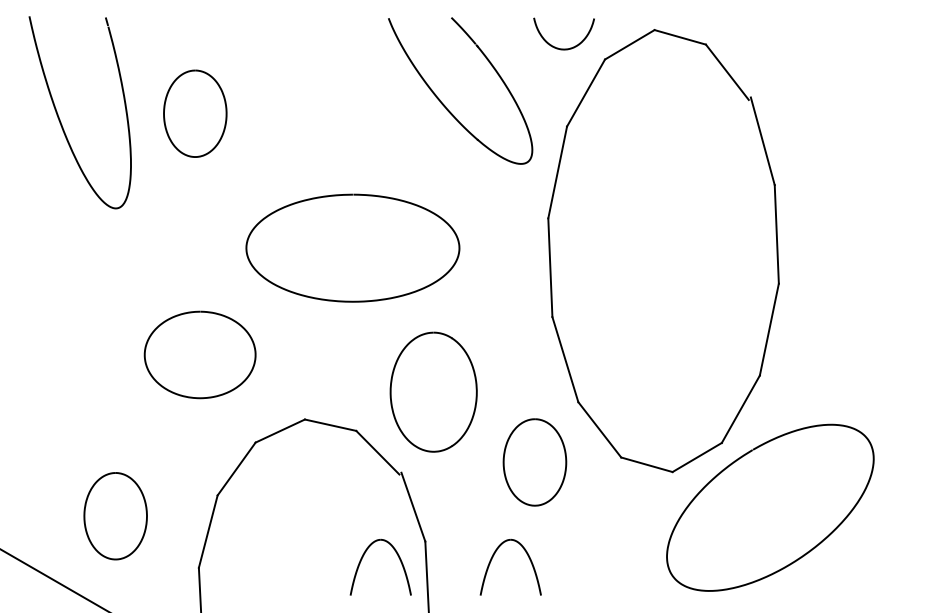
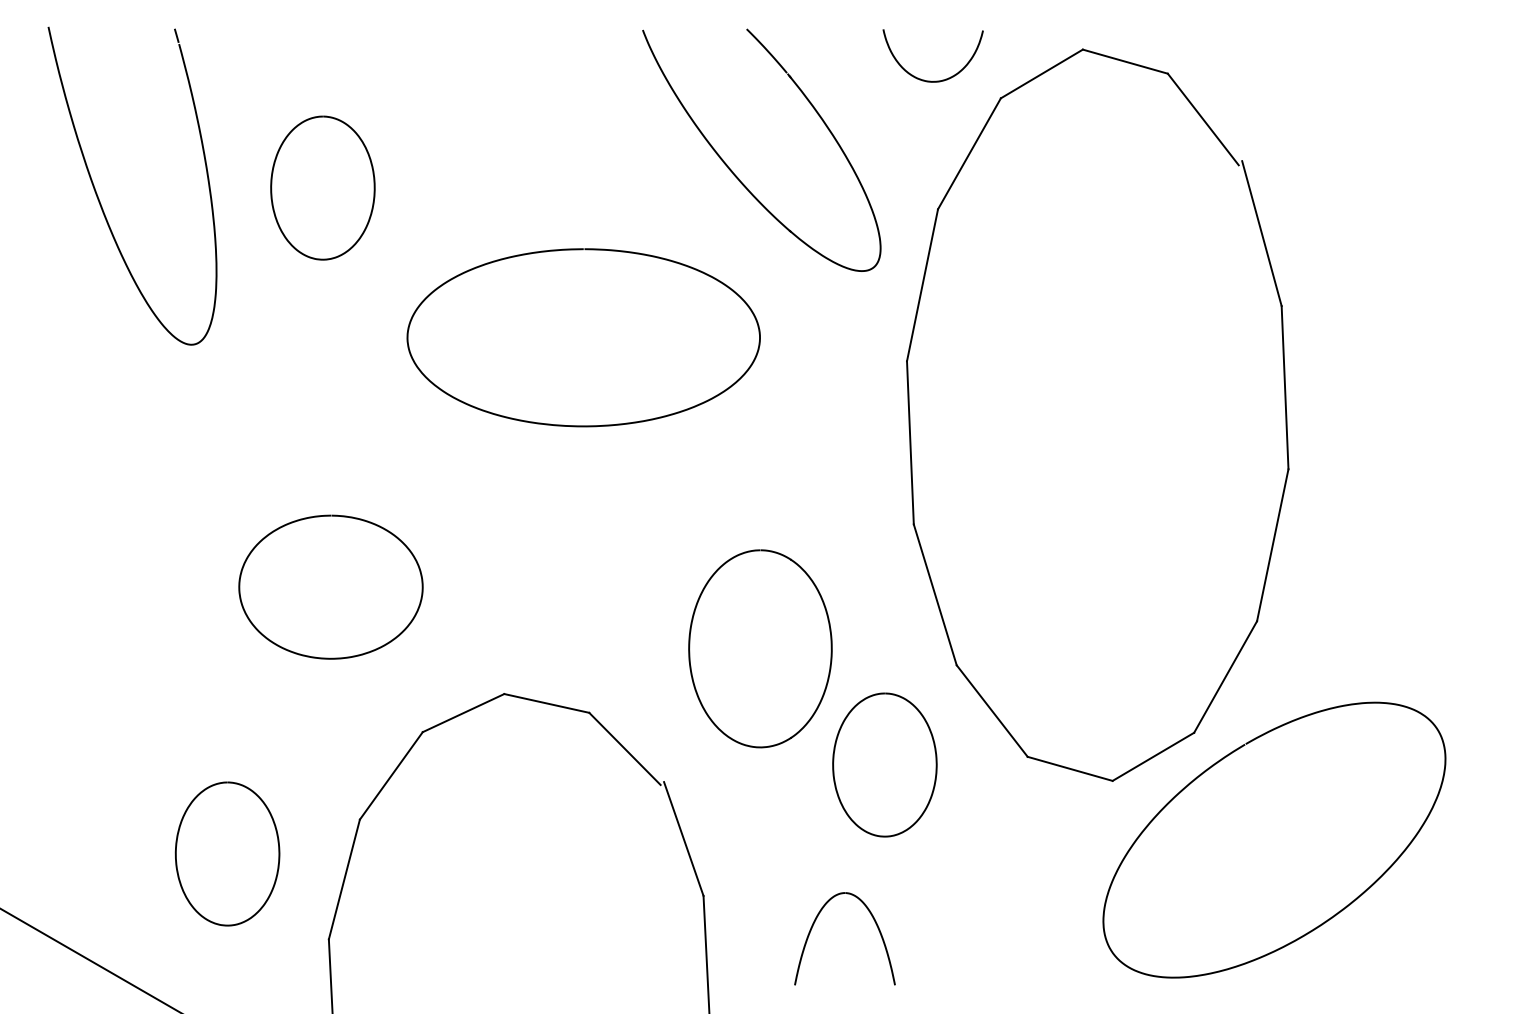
curve: (352, 195) -> (583, 250), moved
part: (433, 391) -> (760, 647), moved
curve: (85, 516) -> (177, 854), moved
part: (363, 557) -> (601, 922), removed

